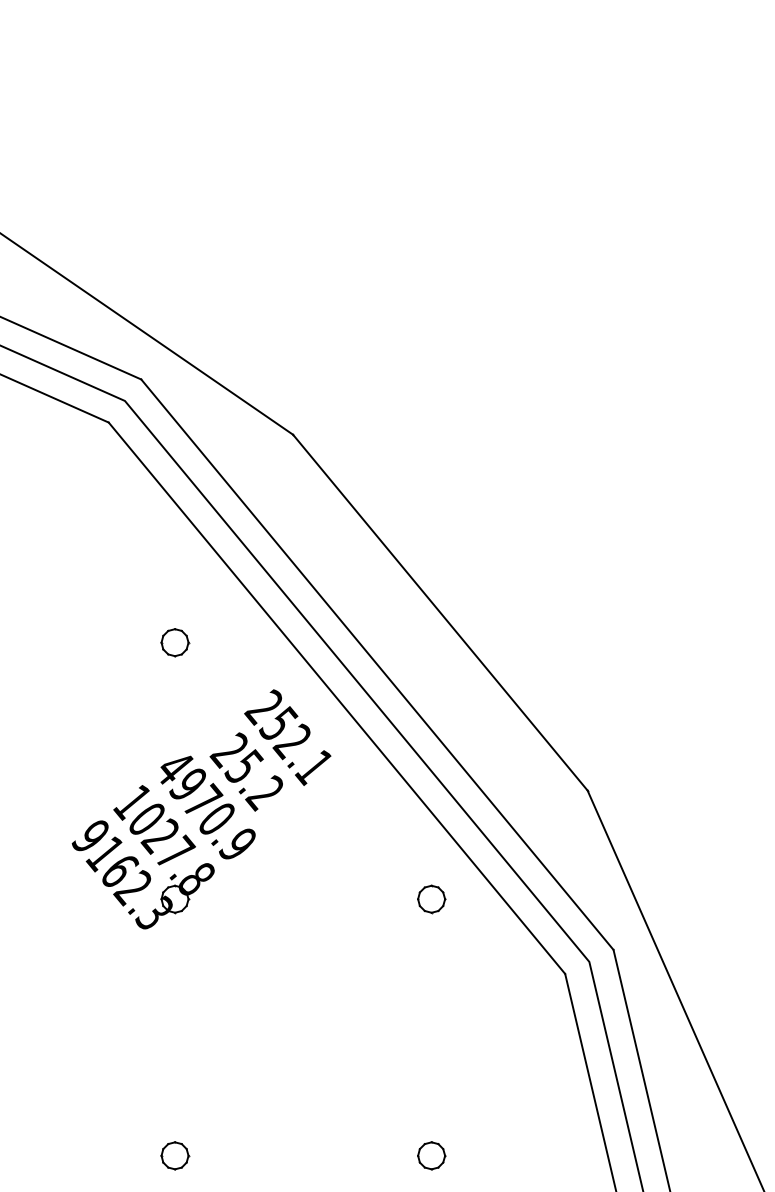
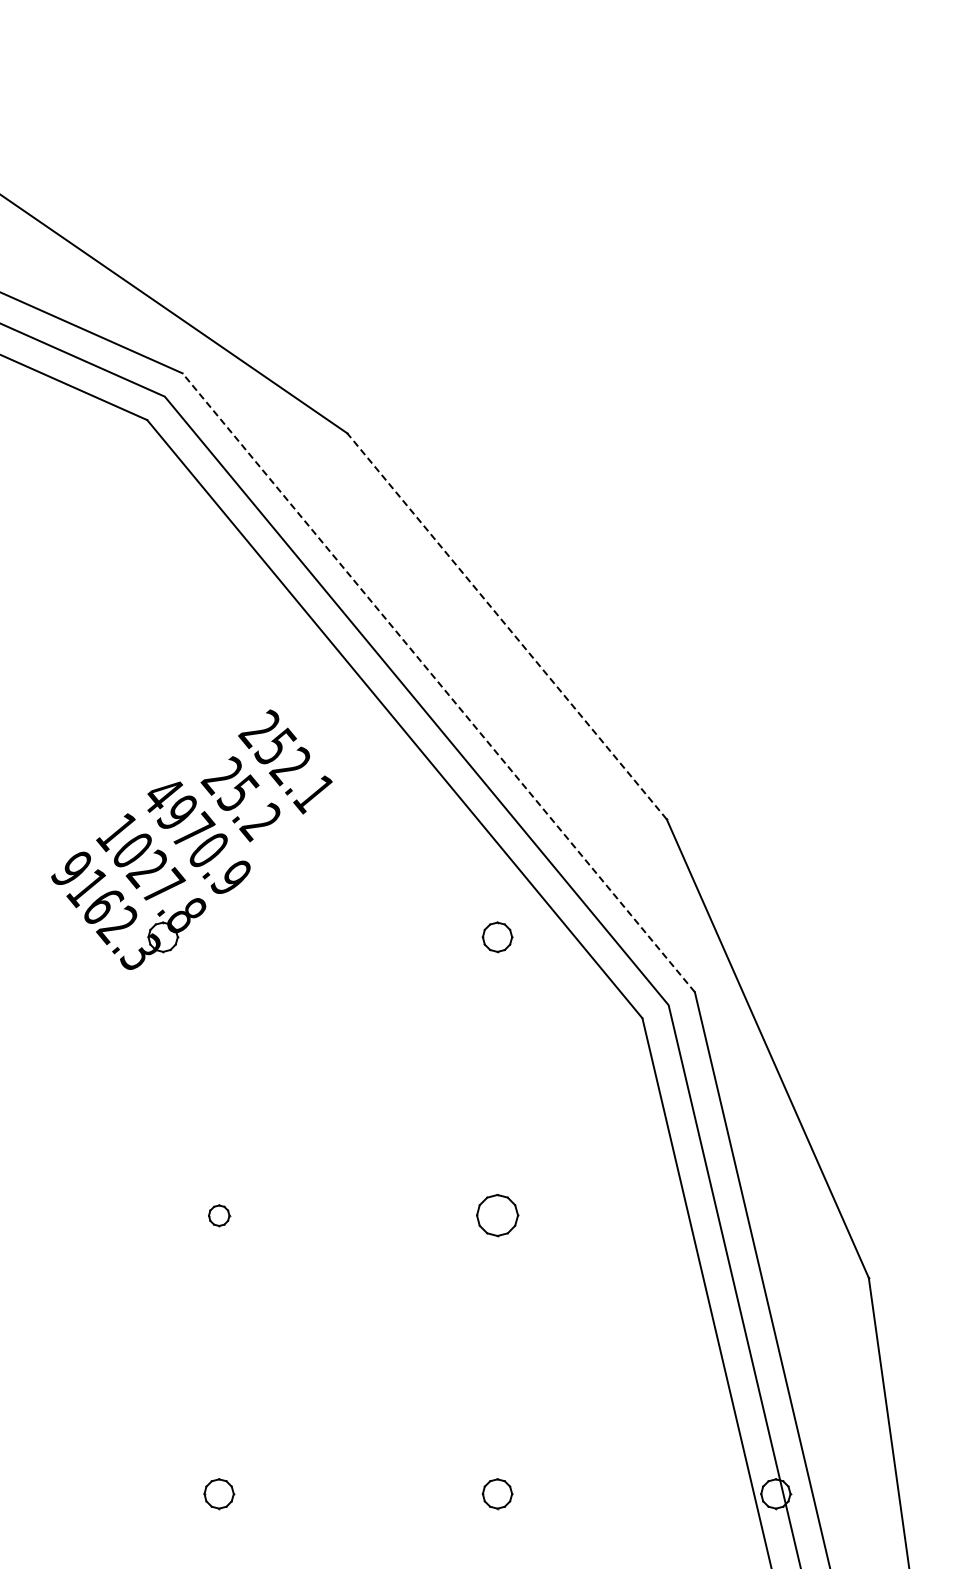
line: (439, 612) -> (506, 626), solid -> dashed
part: (175, 643) -> (219, 659), removed
line: (377, 664) -> (438, 682), solid -> dashed
part: (201, 809) -> (191, 839), moved
part: (175, 1155) -> (219, 1215), size x0.7
part: (431, 1155) -> (497, 1215), size x1.4

